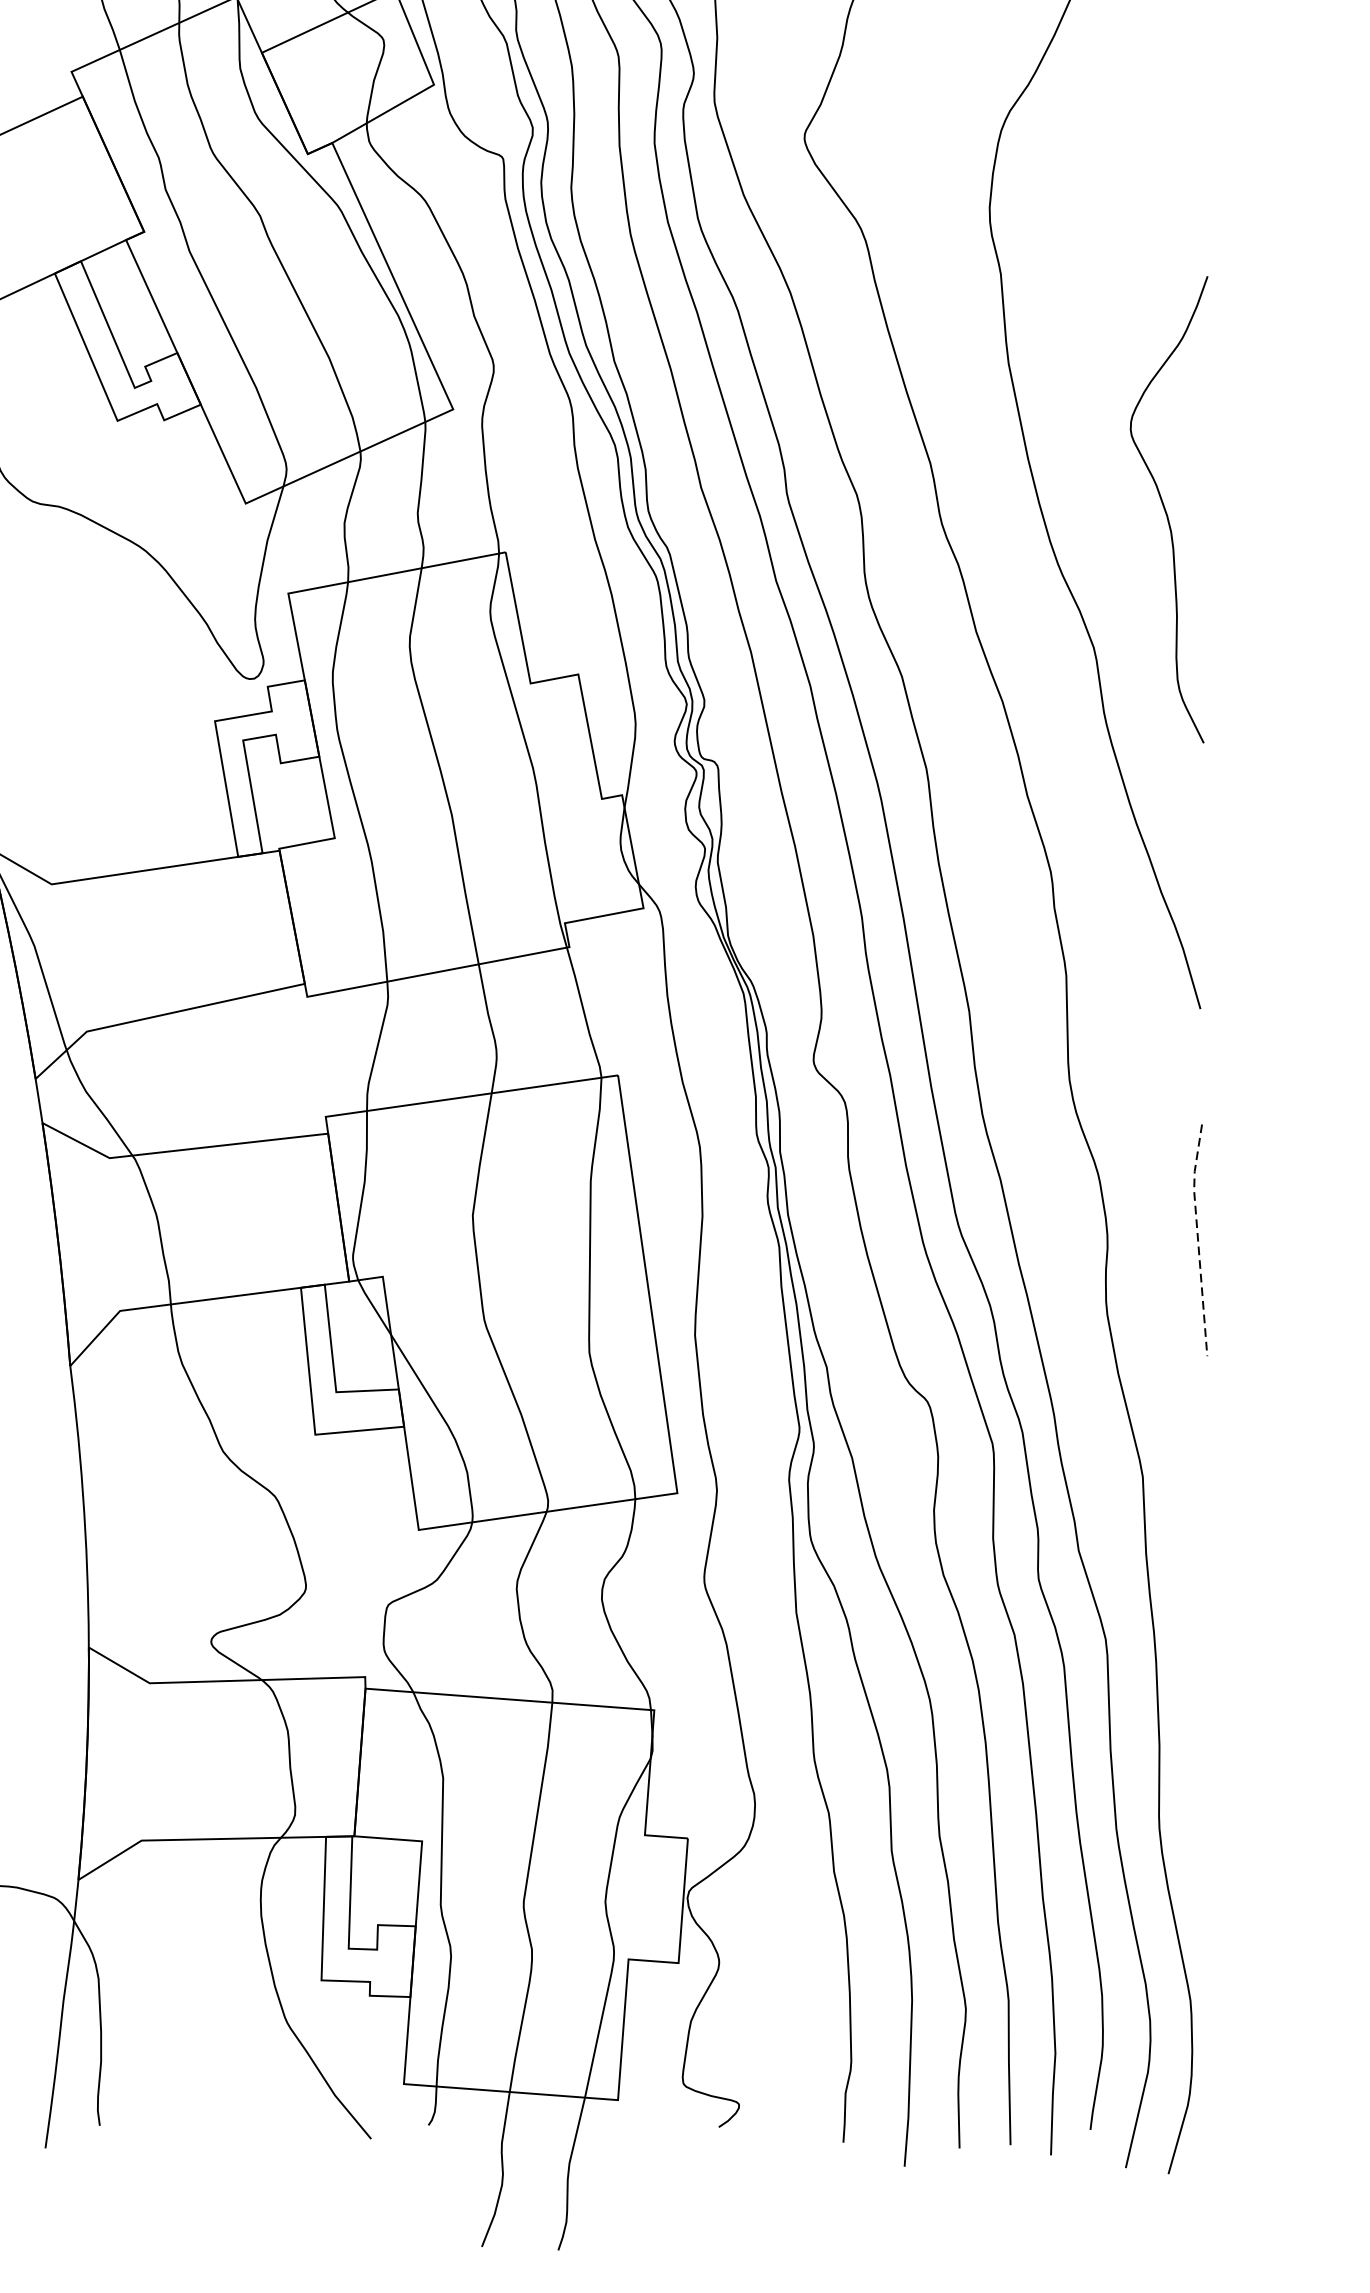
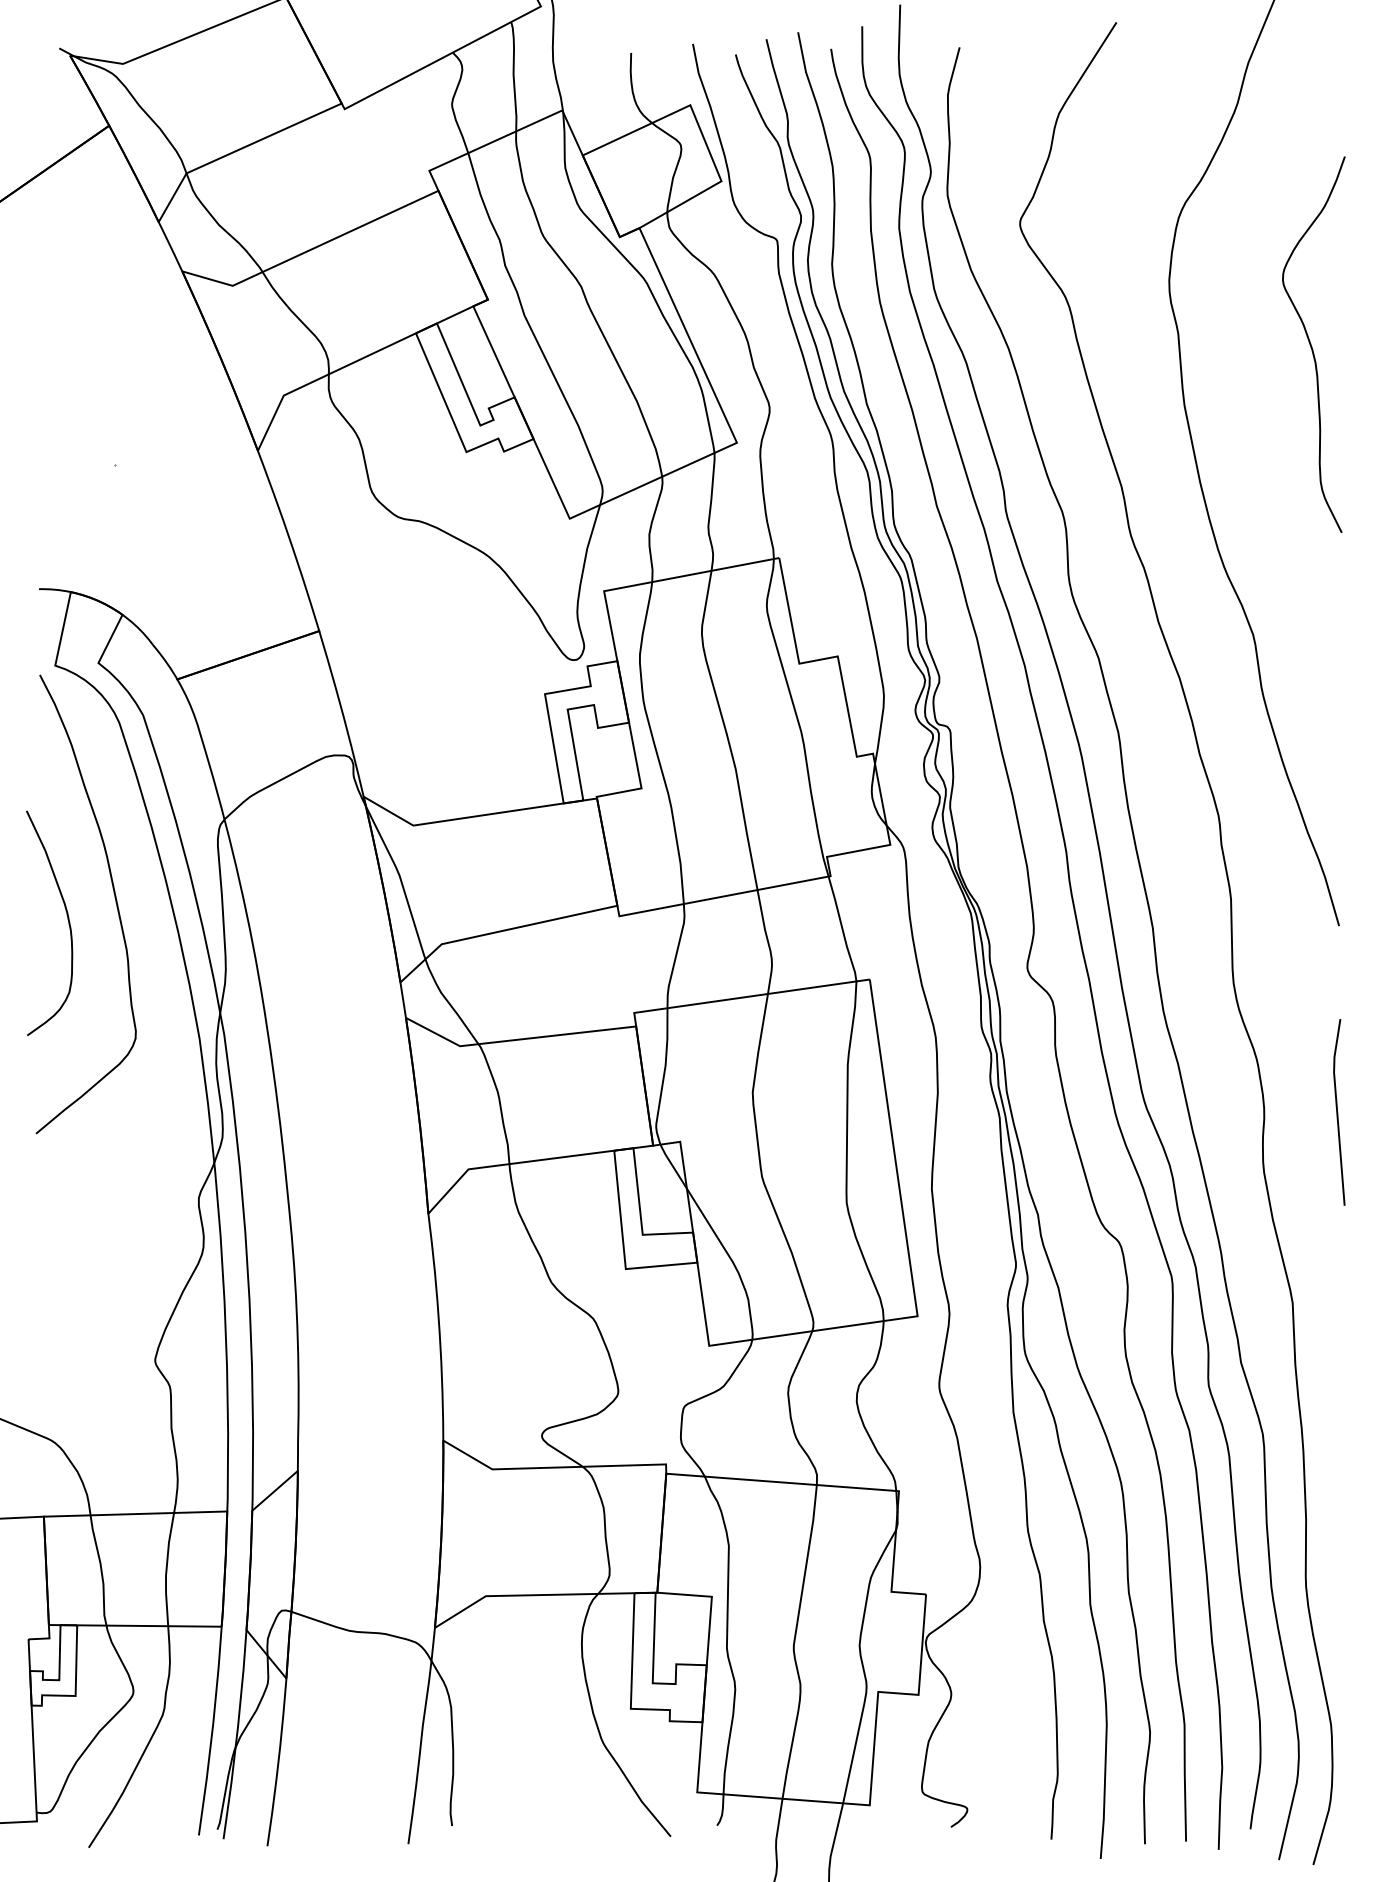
curve: (1166, 509) -> (1311, 344), moved
line: (1198, 1239) -> (1337, 1111), dashed -> solid

